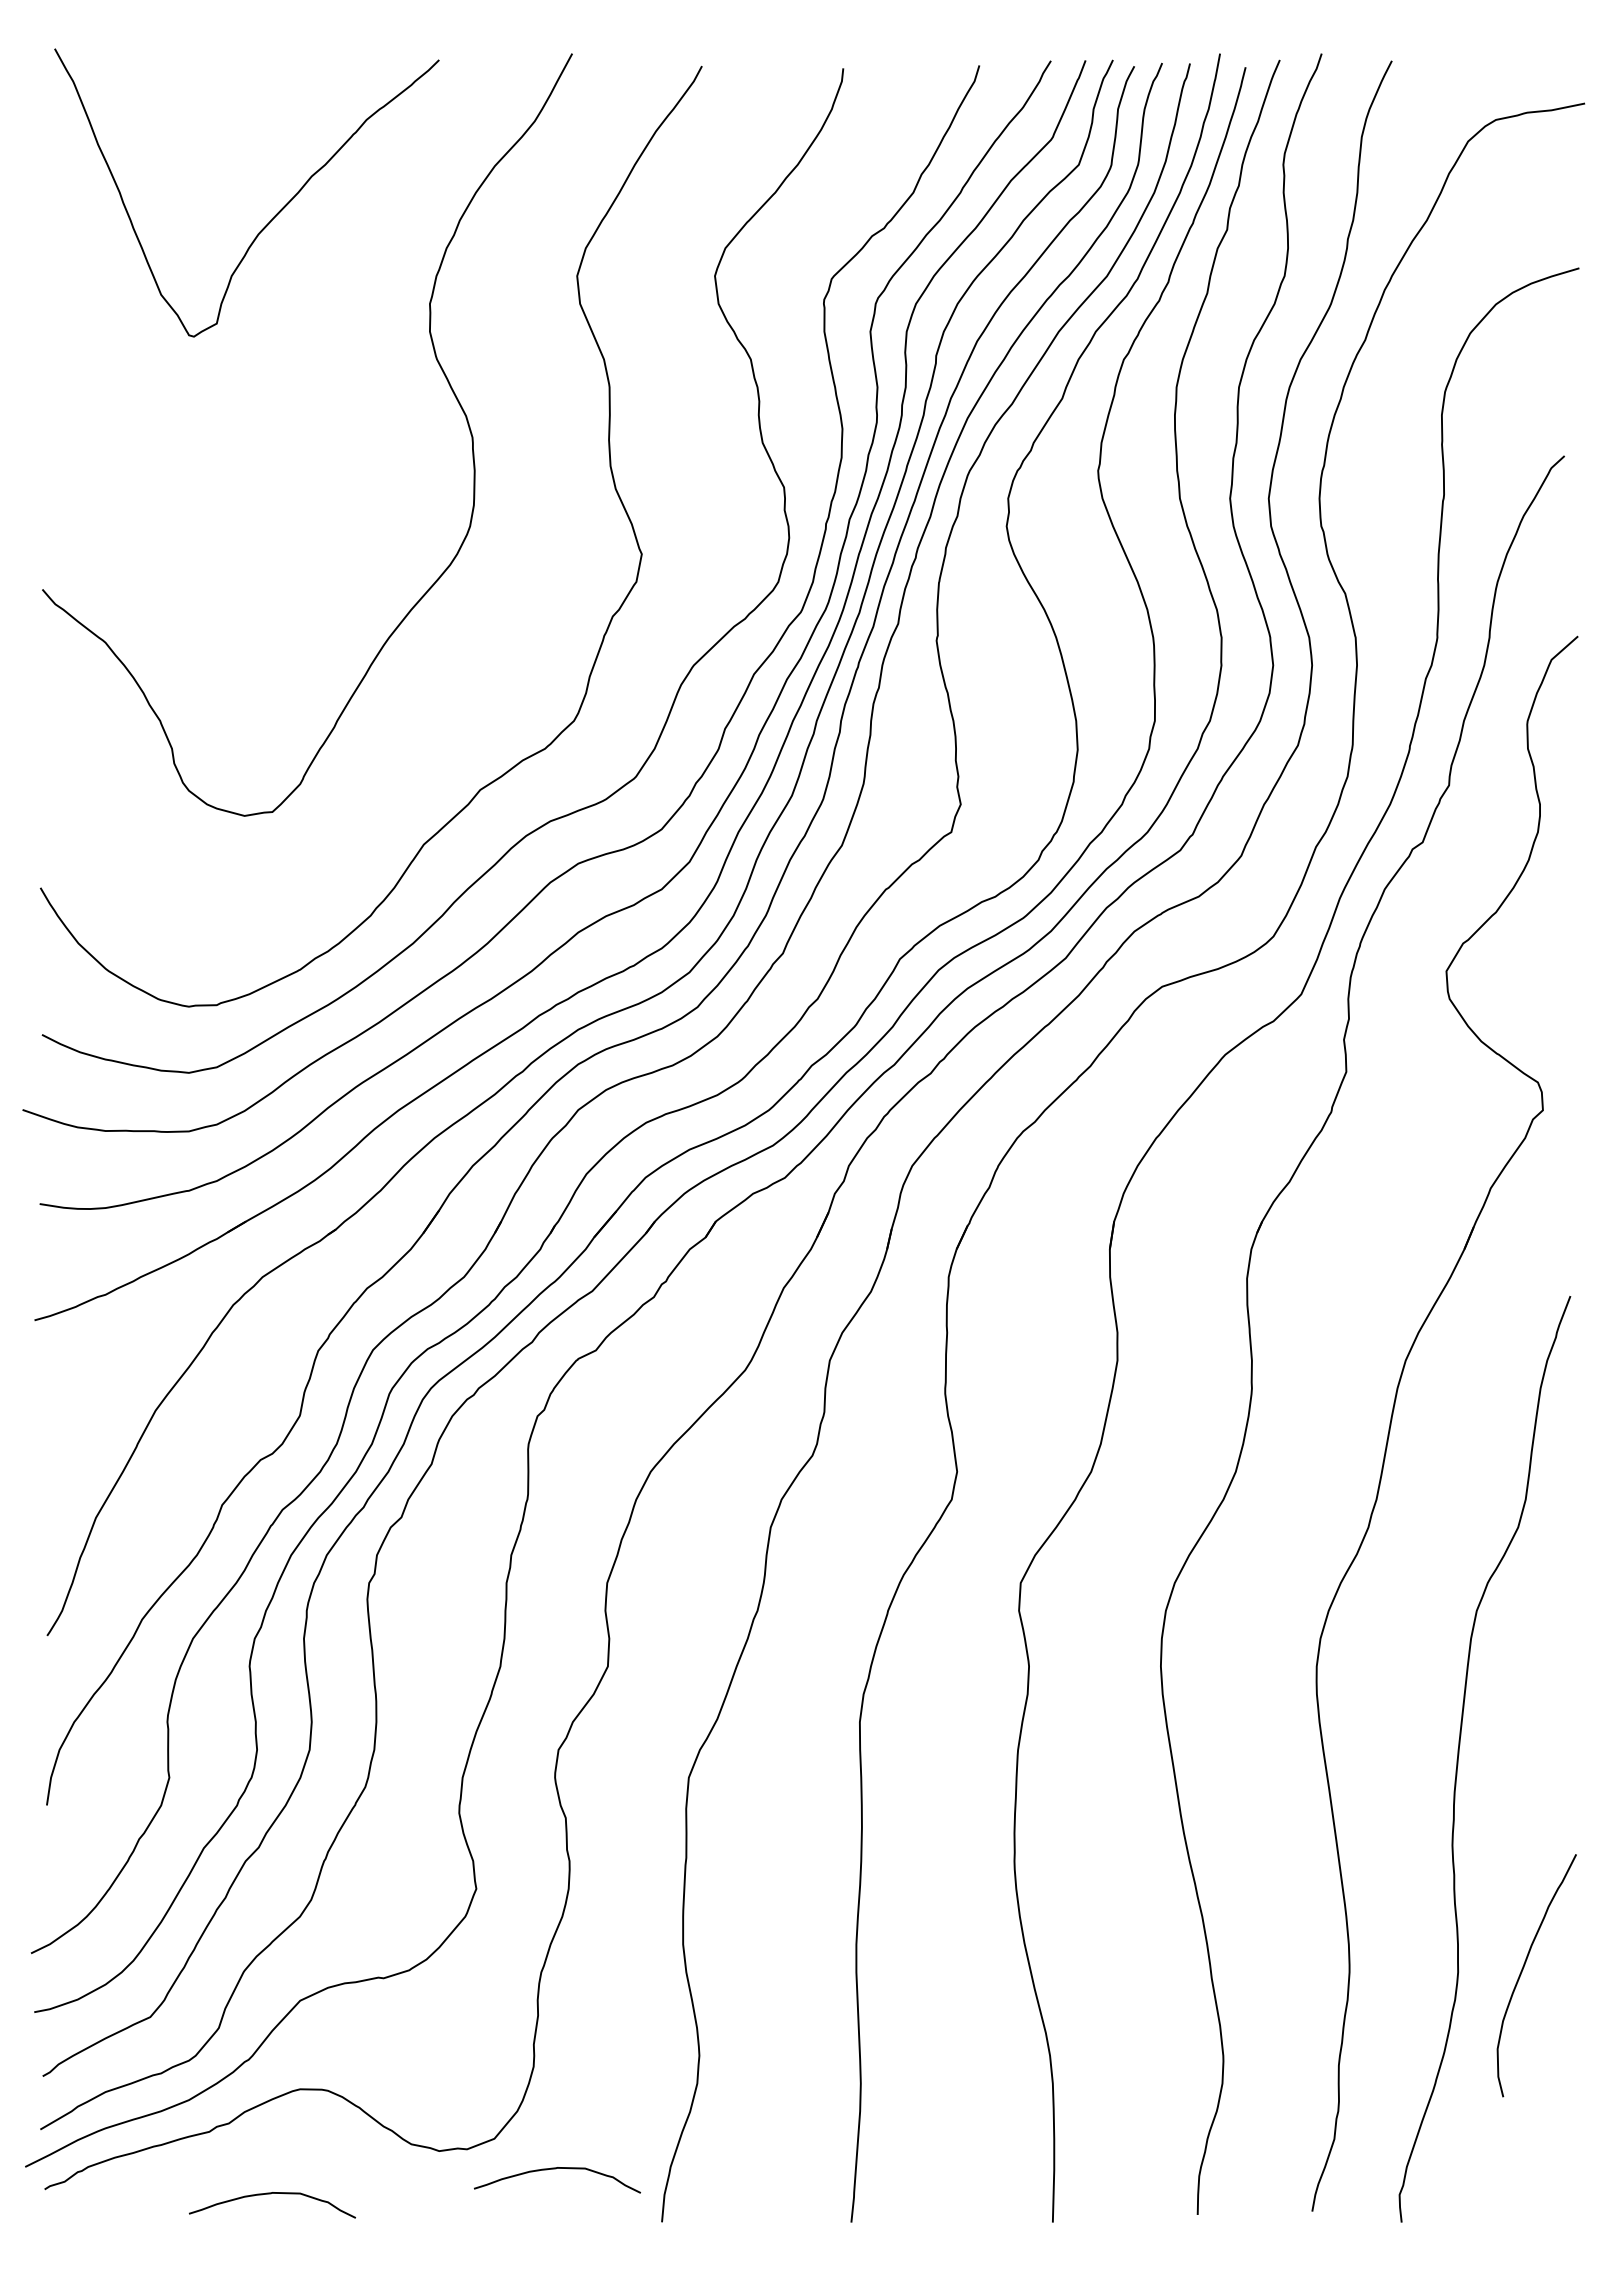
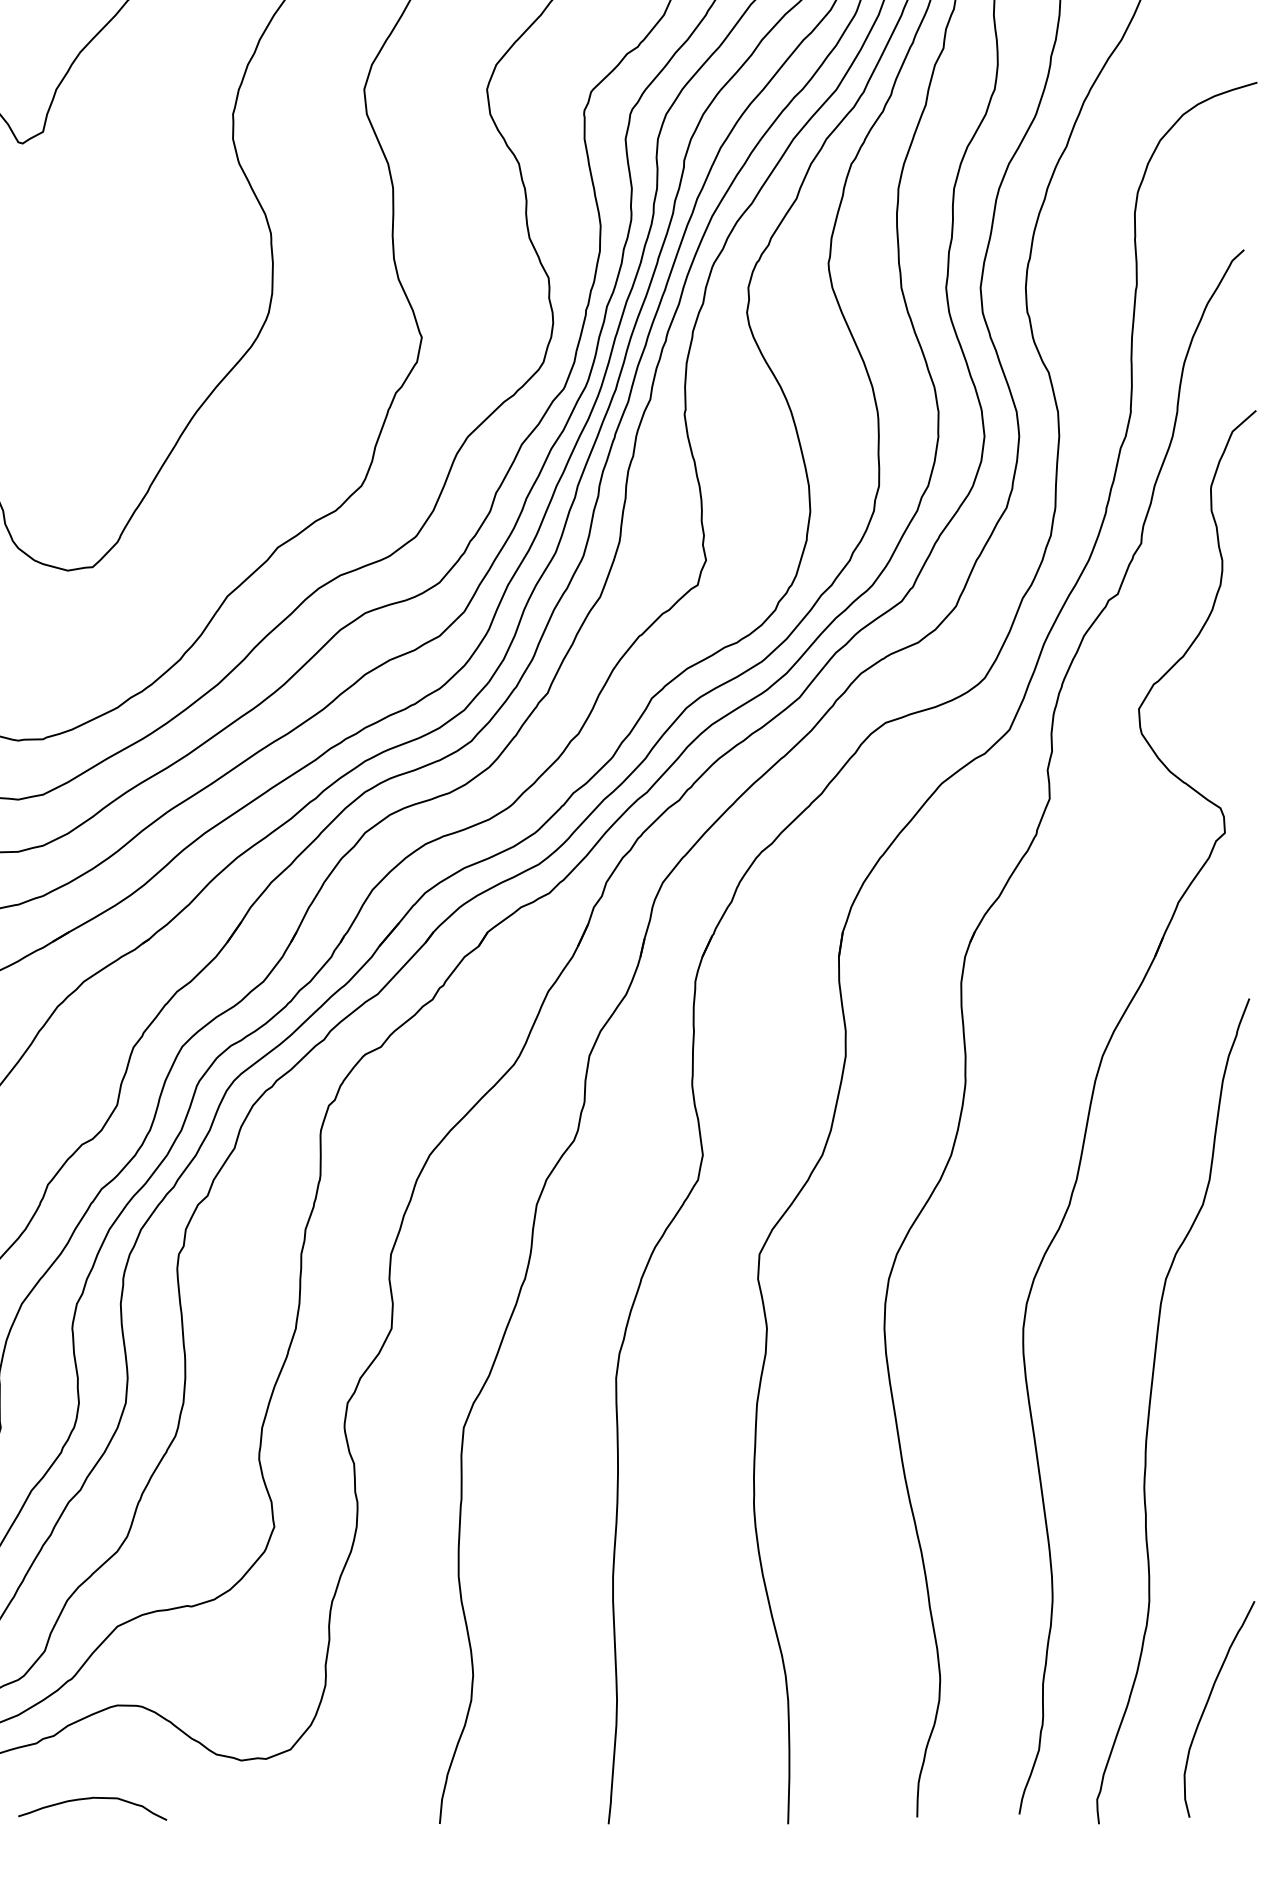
curve: (1523, 1970) -> (1207, 1704), moved
curve: (555, 2169) -> (344, 1776), removed

